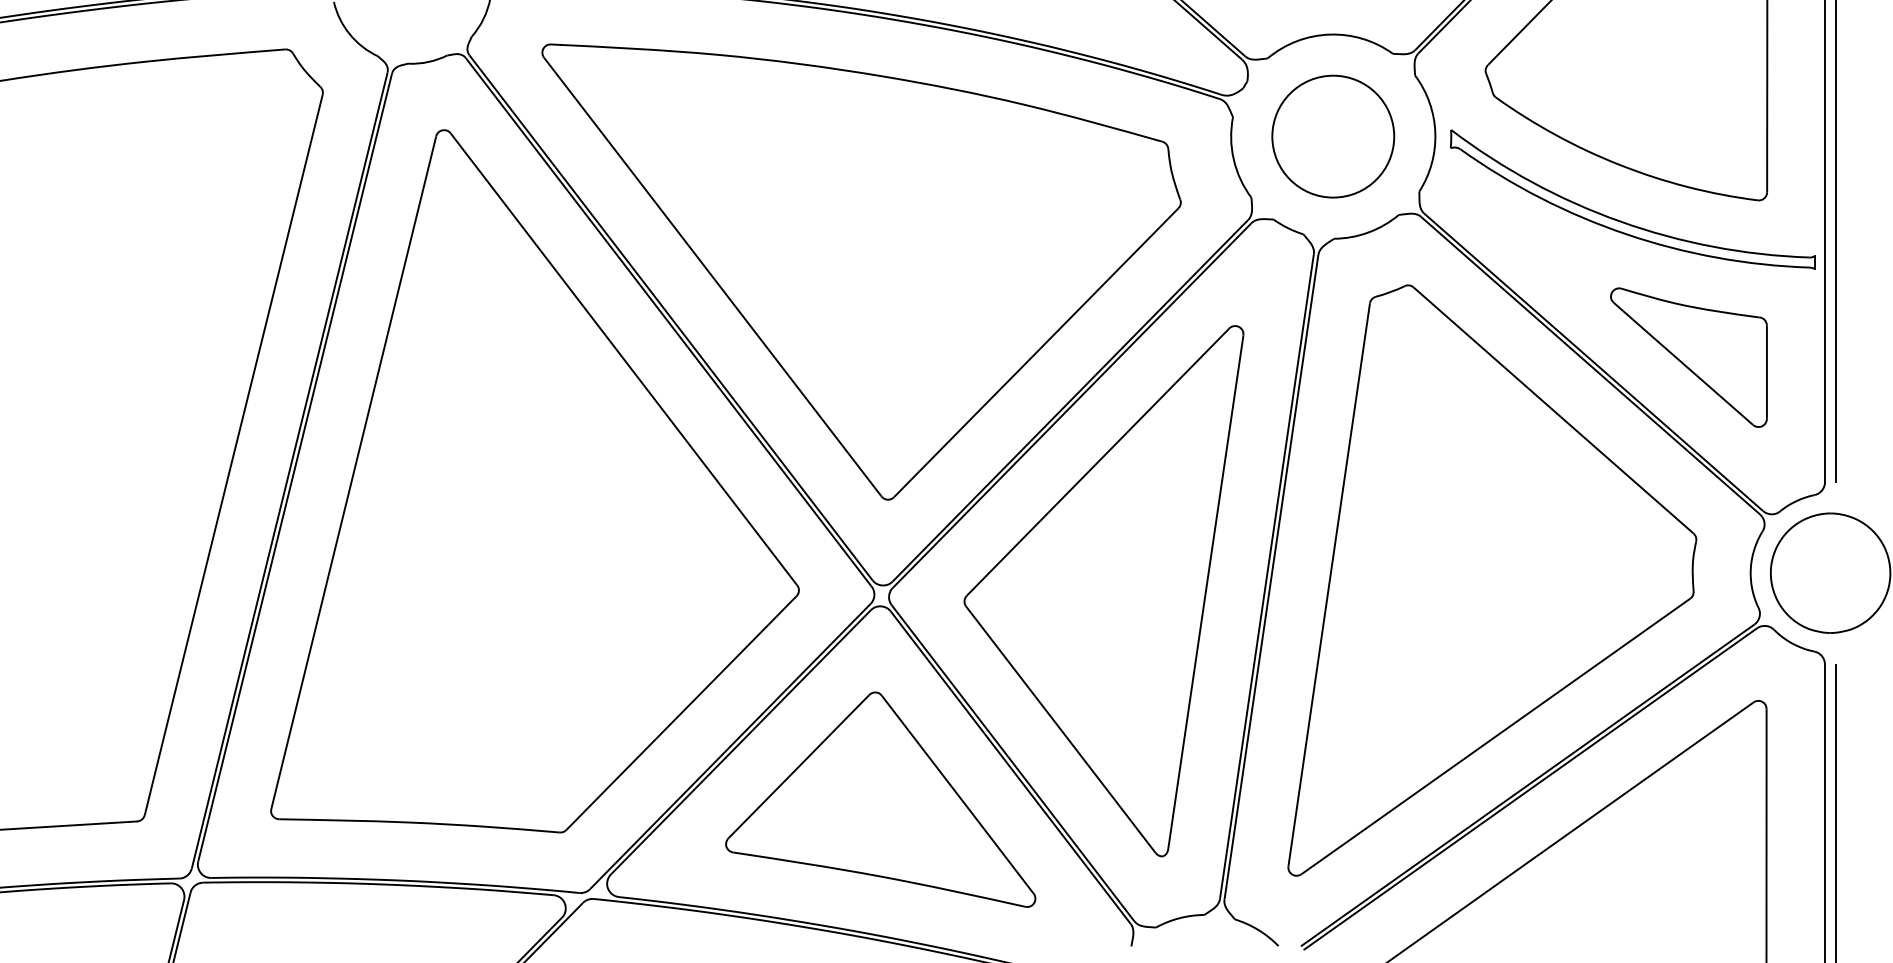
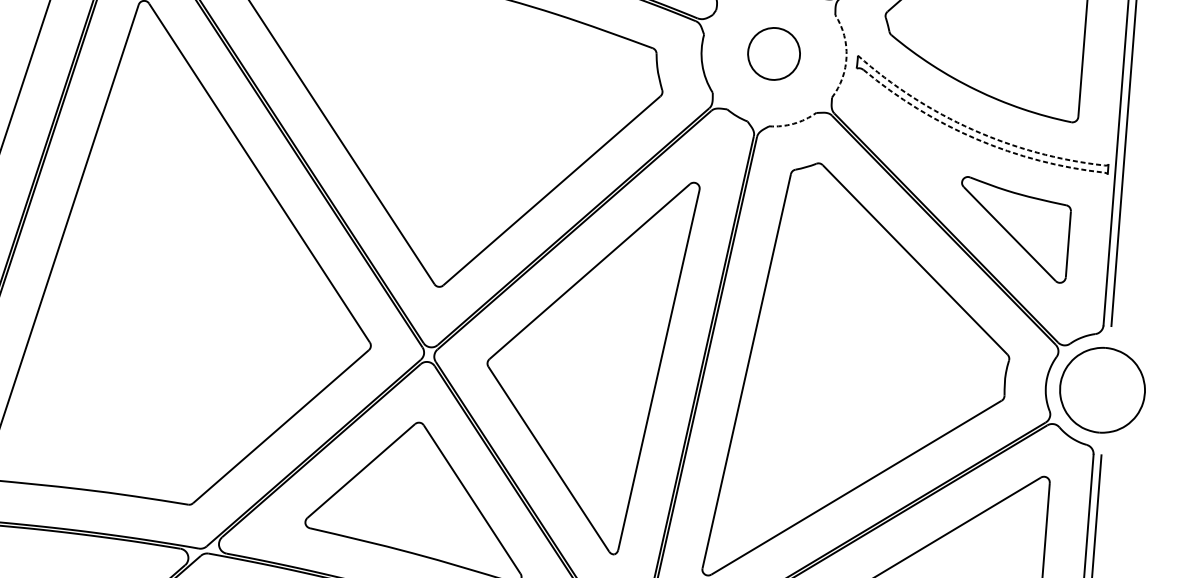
arc: (1435, 132) -> (846, 56), solid -> dashed
circle: (1333, 136) -> (774, 53), size x0.6
arc: (1620, 221) -> (972, 129), solid -> dashed
arc: (1368, 232) -> (793, 123), solid -> dashed
arc: (1626, 234) -> (976, 139), solid -> dashed

